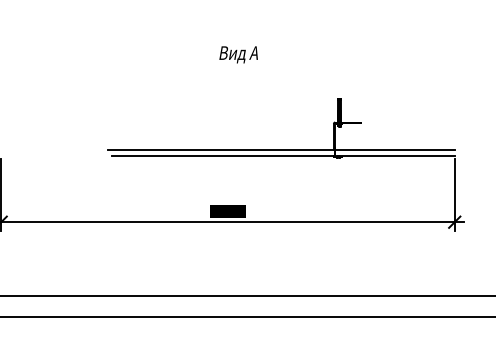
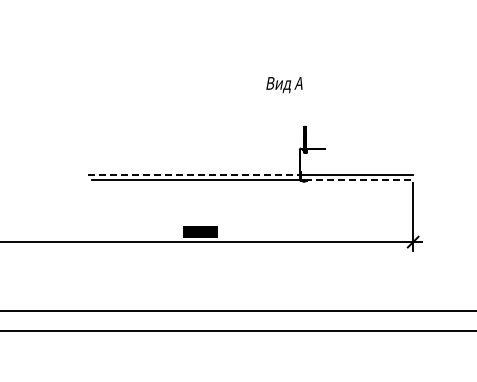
text: (238, 55) -> (284, 85), moved
line: (221, 150) -> (194, 174), solid -> dashed
line: (397, 156) -> (359, 180), solid -> dashed

